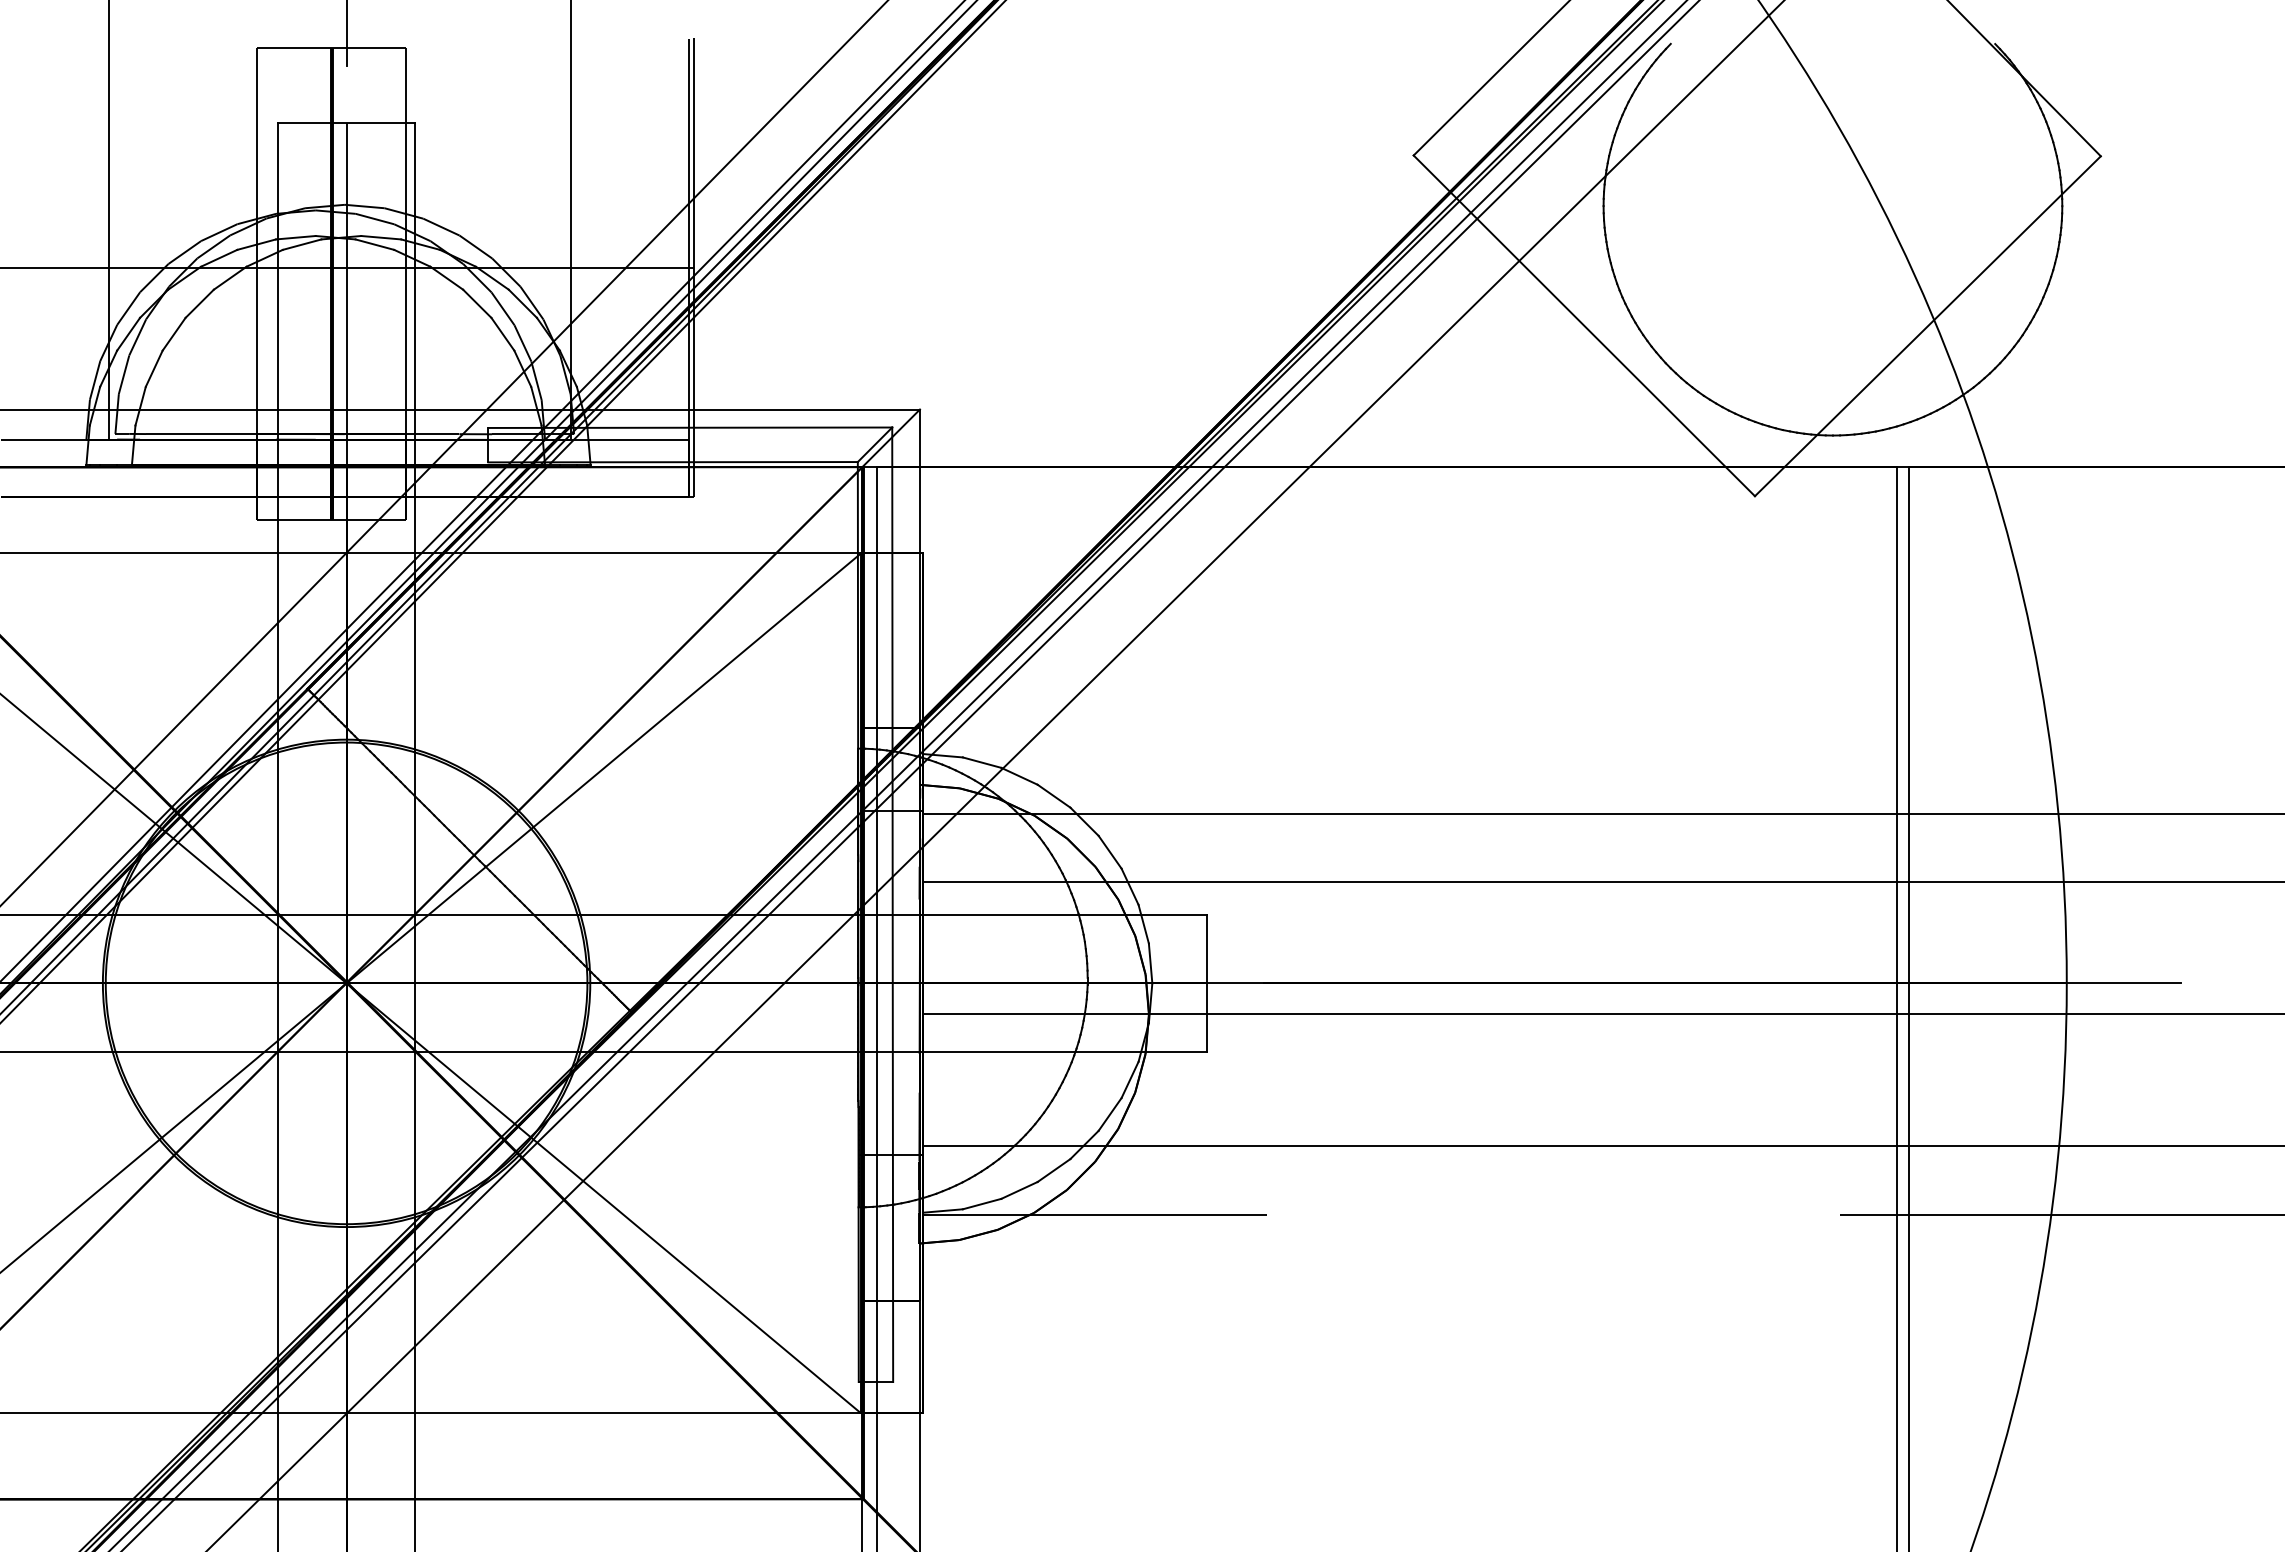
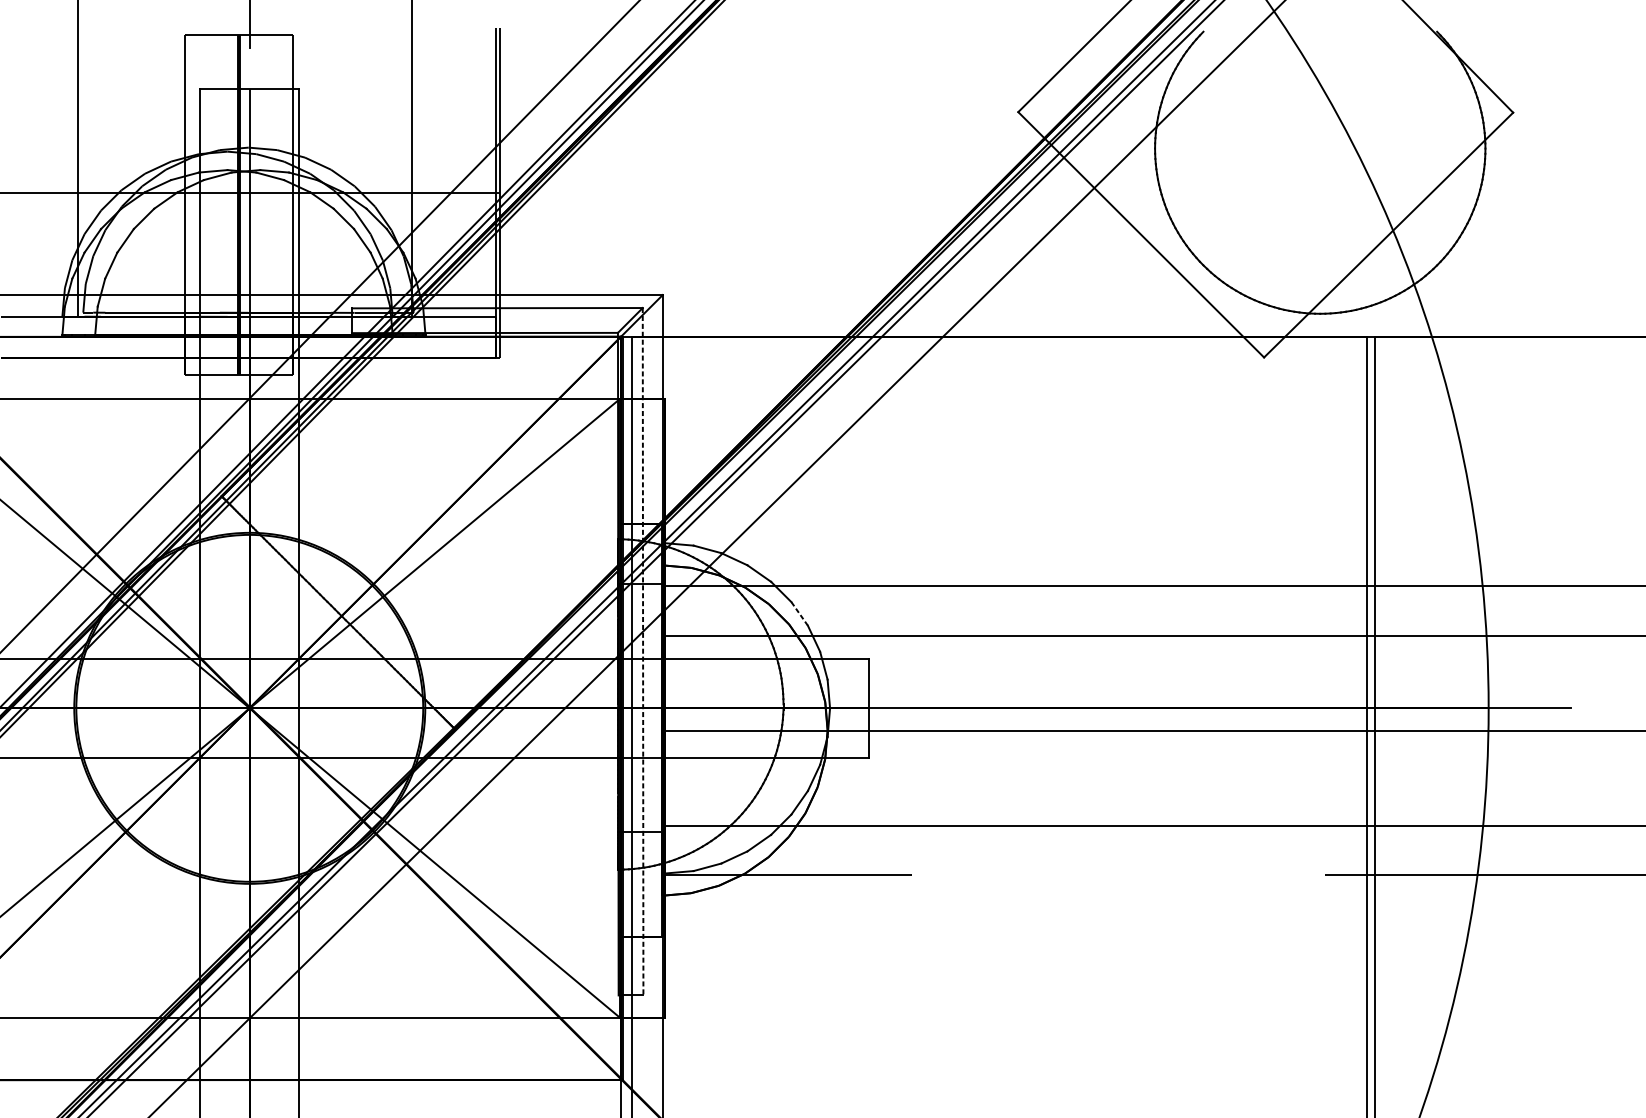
line: (1109, 851) -> (799, 613), solid -> dashed
line: (892, 905) -> (642, 652), solid -> dashed

